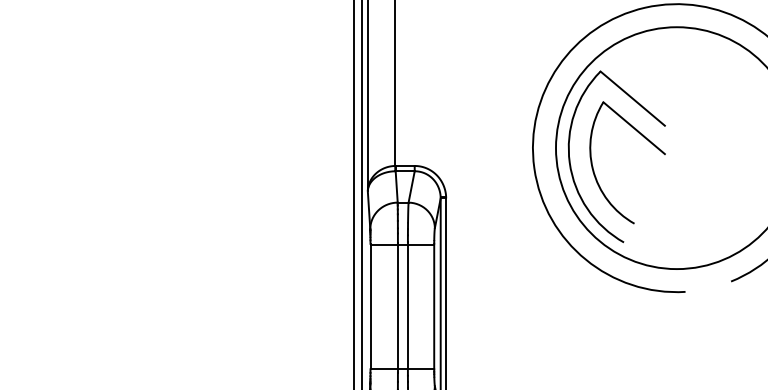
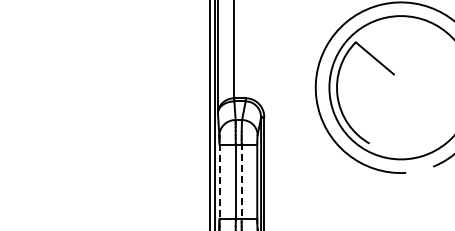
part: (642, 137) -> (380, 81), removed
line: (407, 306) -> (241, 181), solid -> dashed
line: (370, 308) -> (219, 182), solid -> dashed

